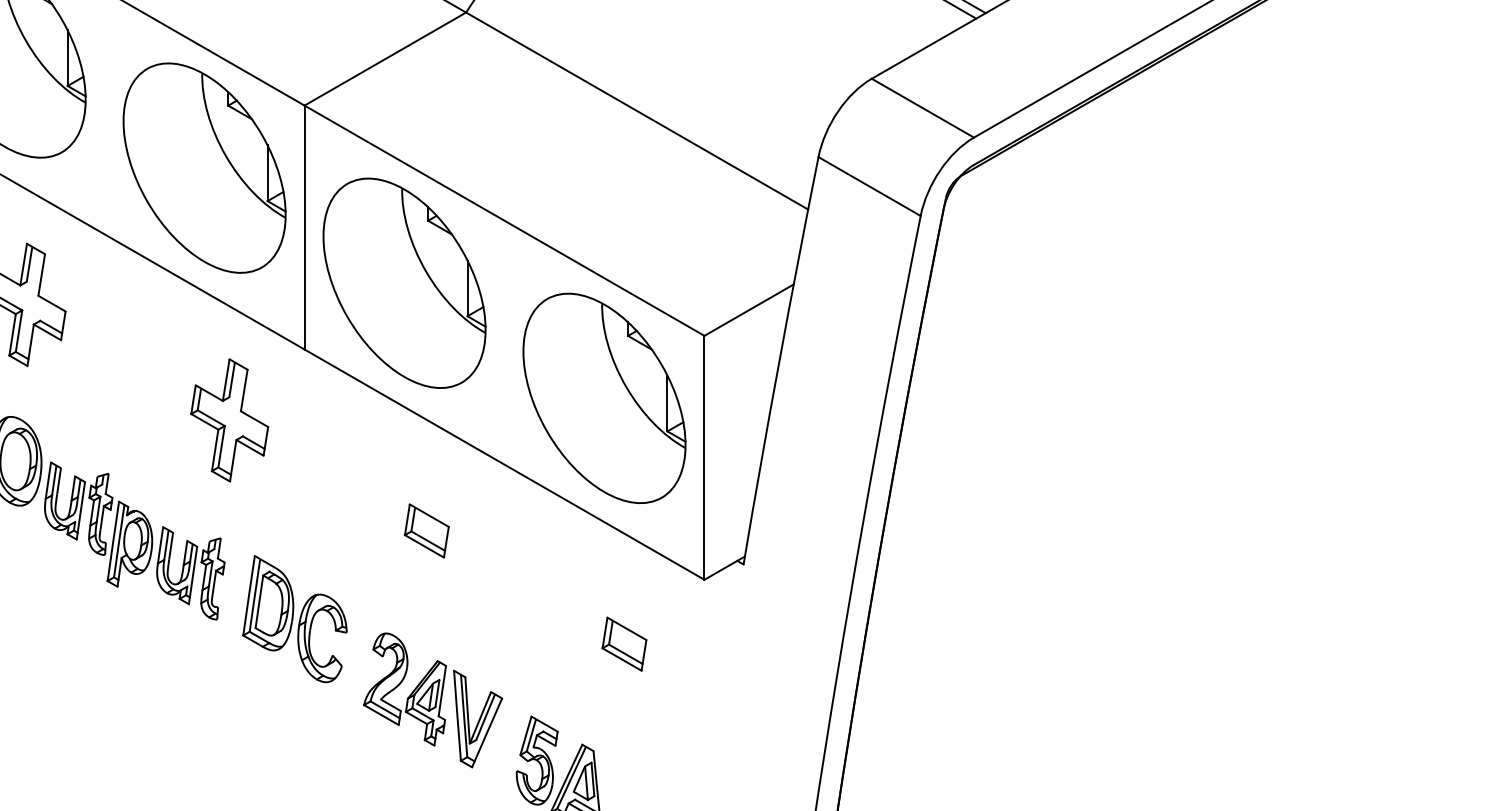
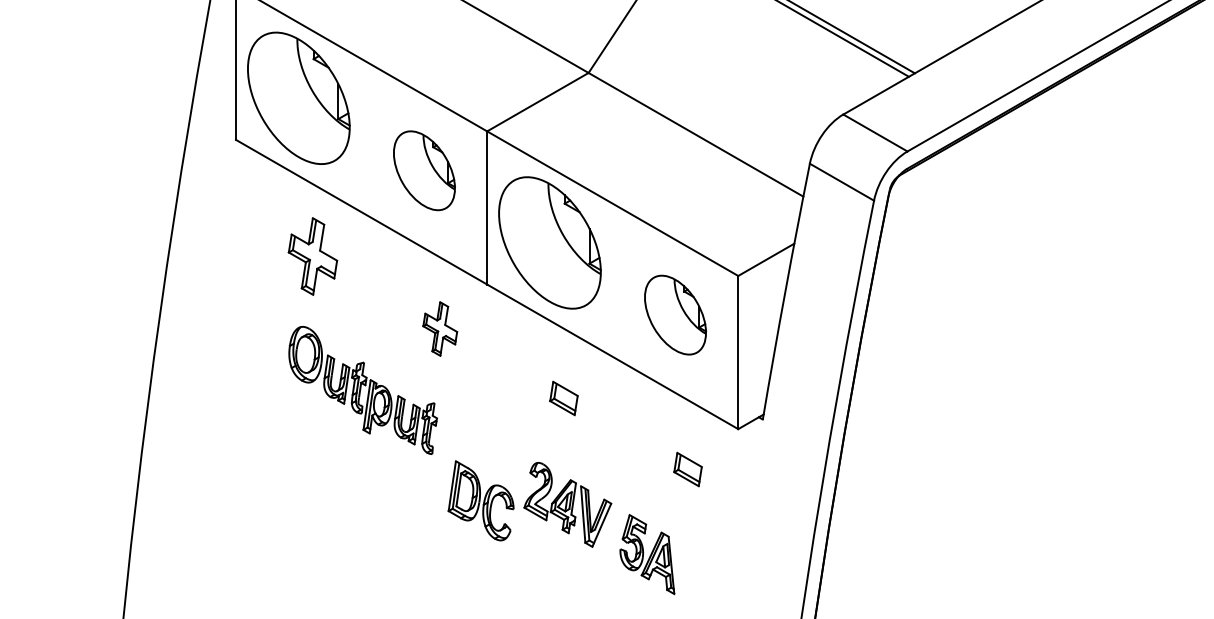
part: (204, 167) -> (424, 170), size x0.6
part: (604, 397) -> (675, 314), size x0.6
part: (230, 419) -> (440, 328), size x0.7
part: (293, 618) -> (480, 500), moved

